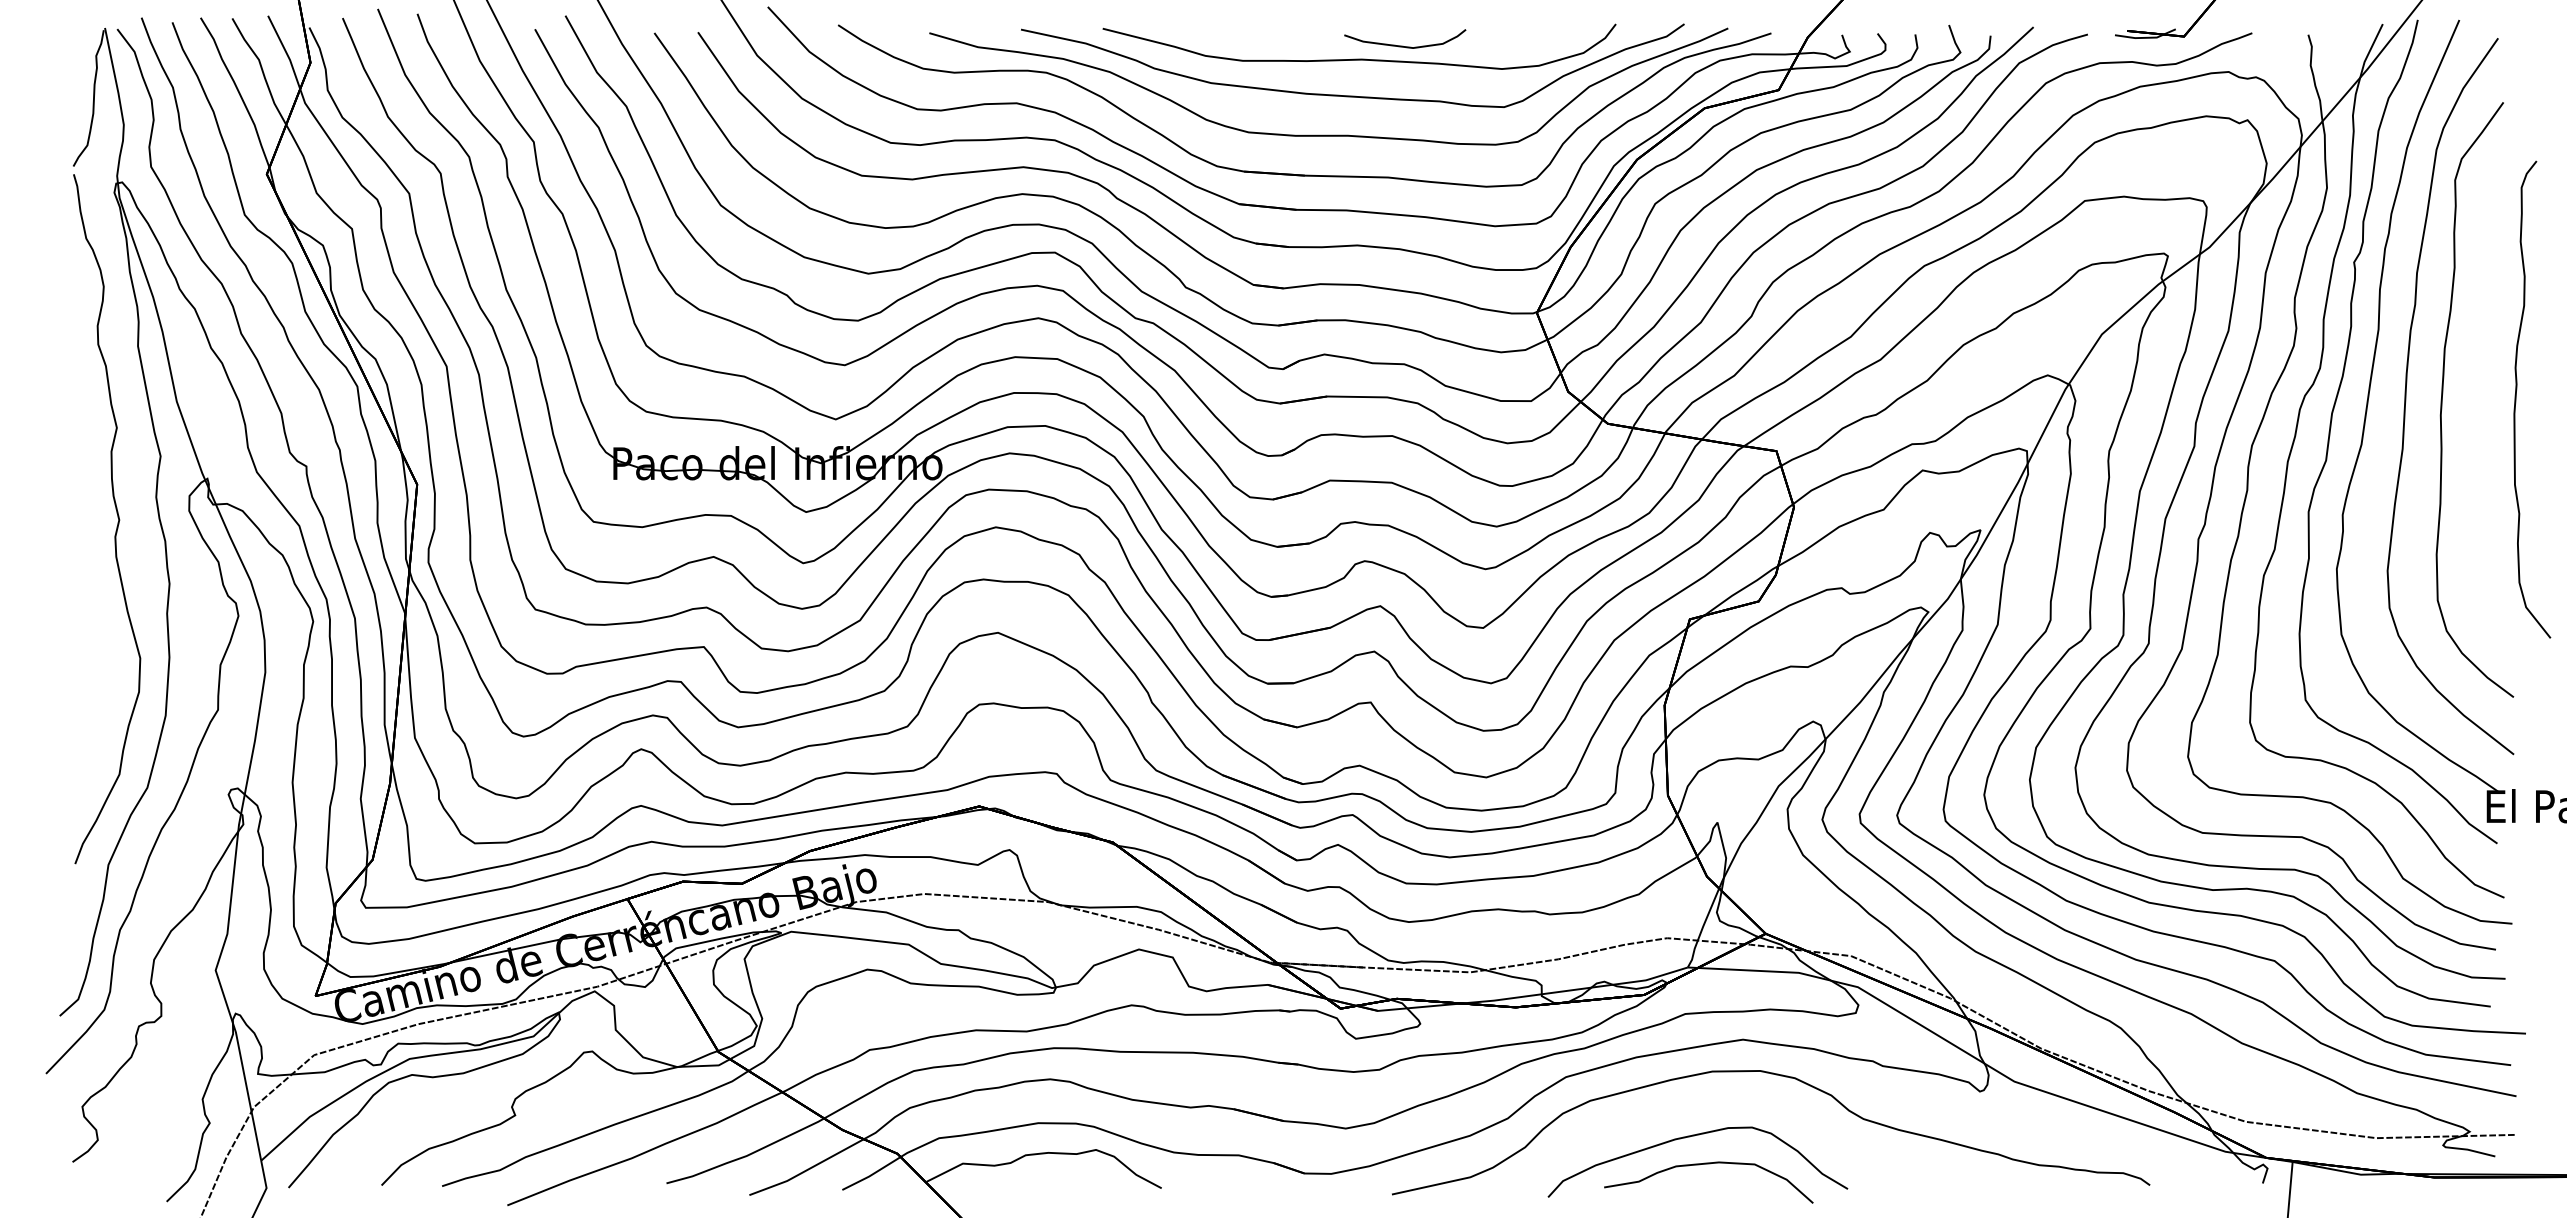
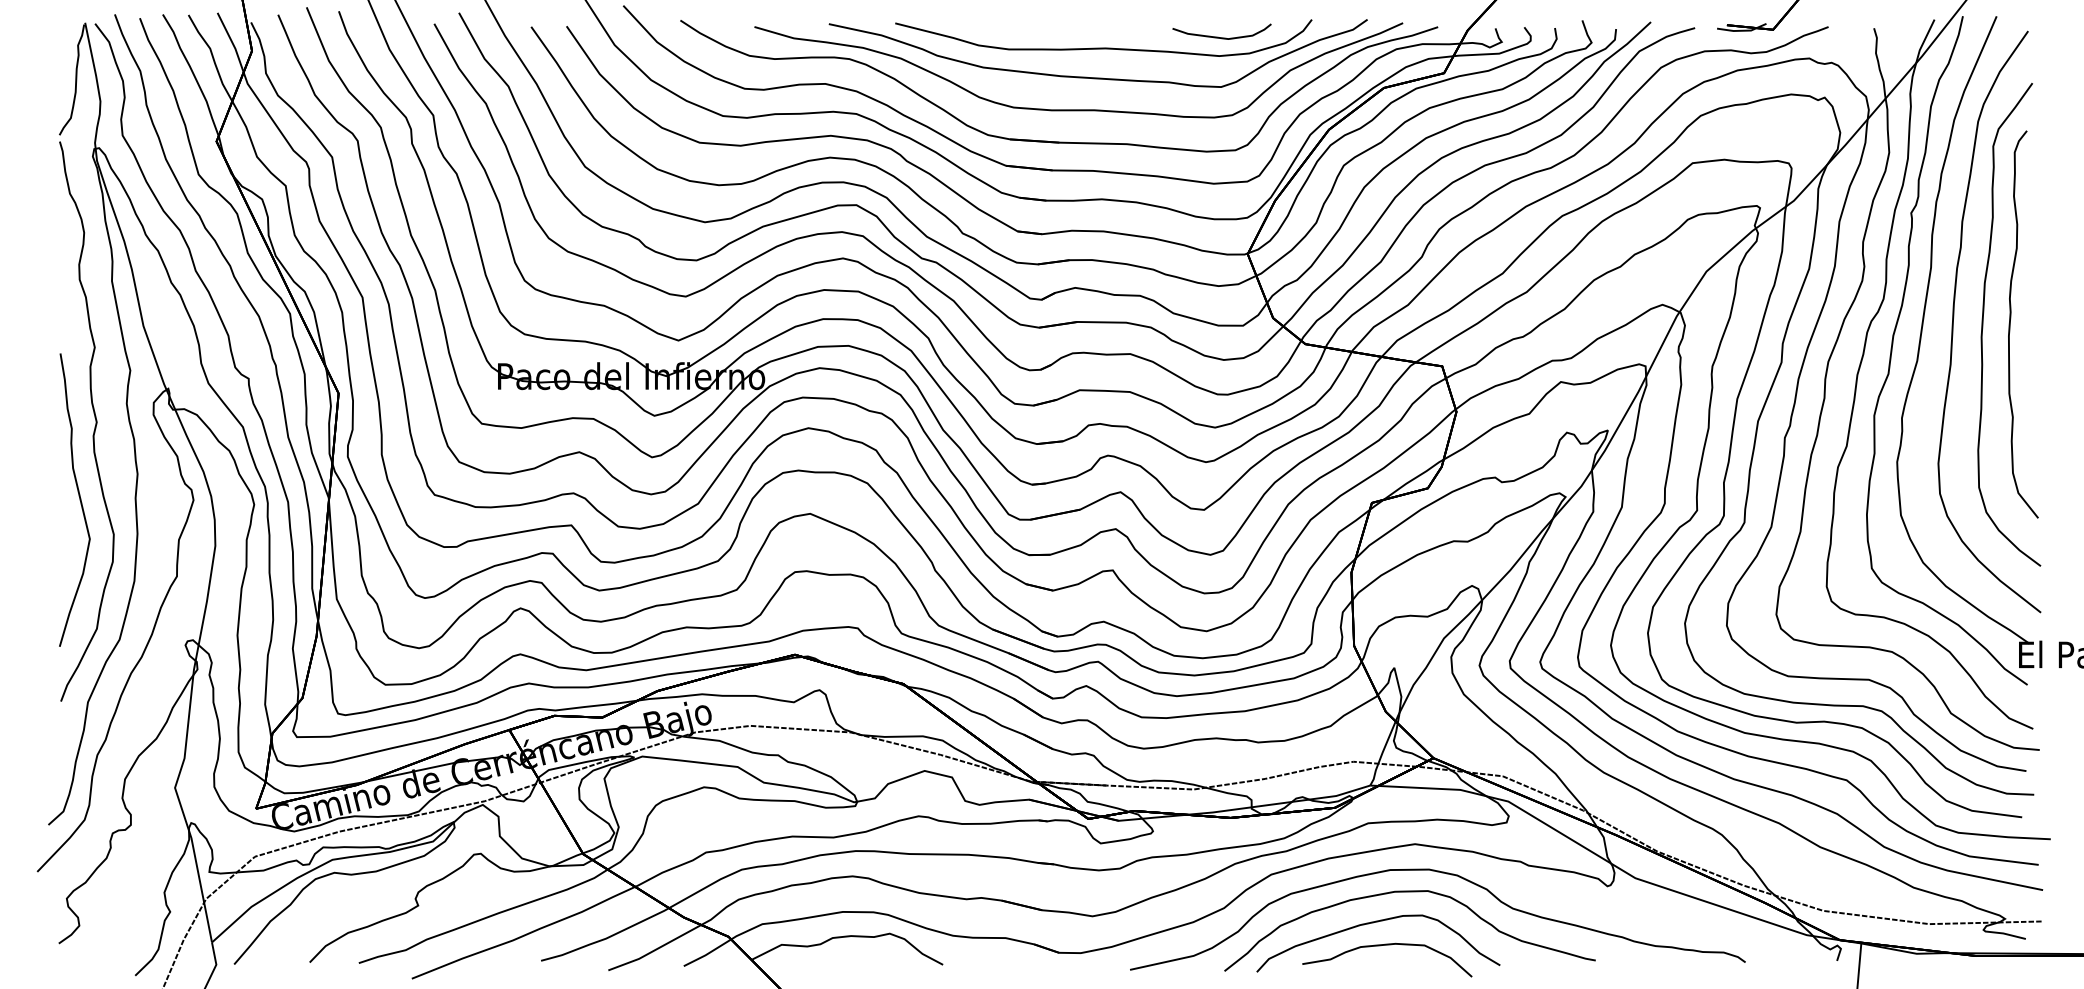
curve: (1403, 45) -> (1220, 36), moved
curve: (2516, 399) -> (2010, 324), moved
curve: (97, 613) -> (79, 498), added
curve: (1736, 1098) -> (1409, 891), added

